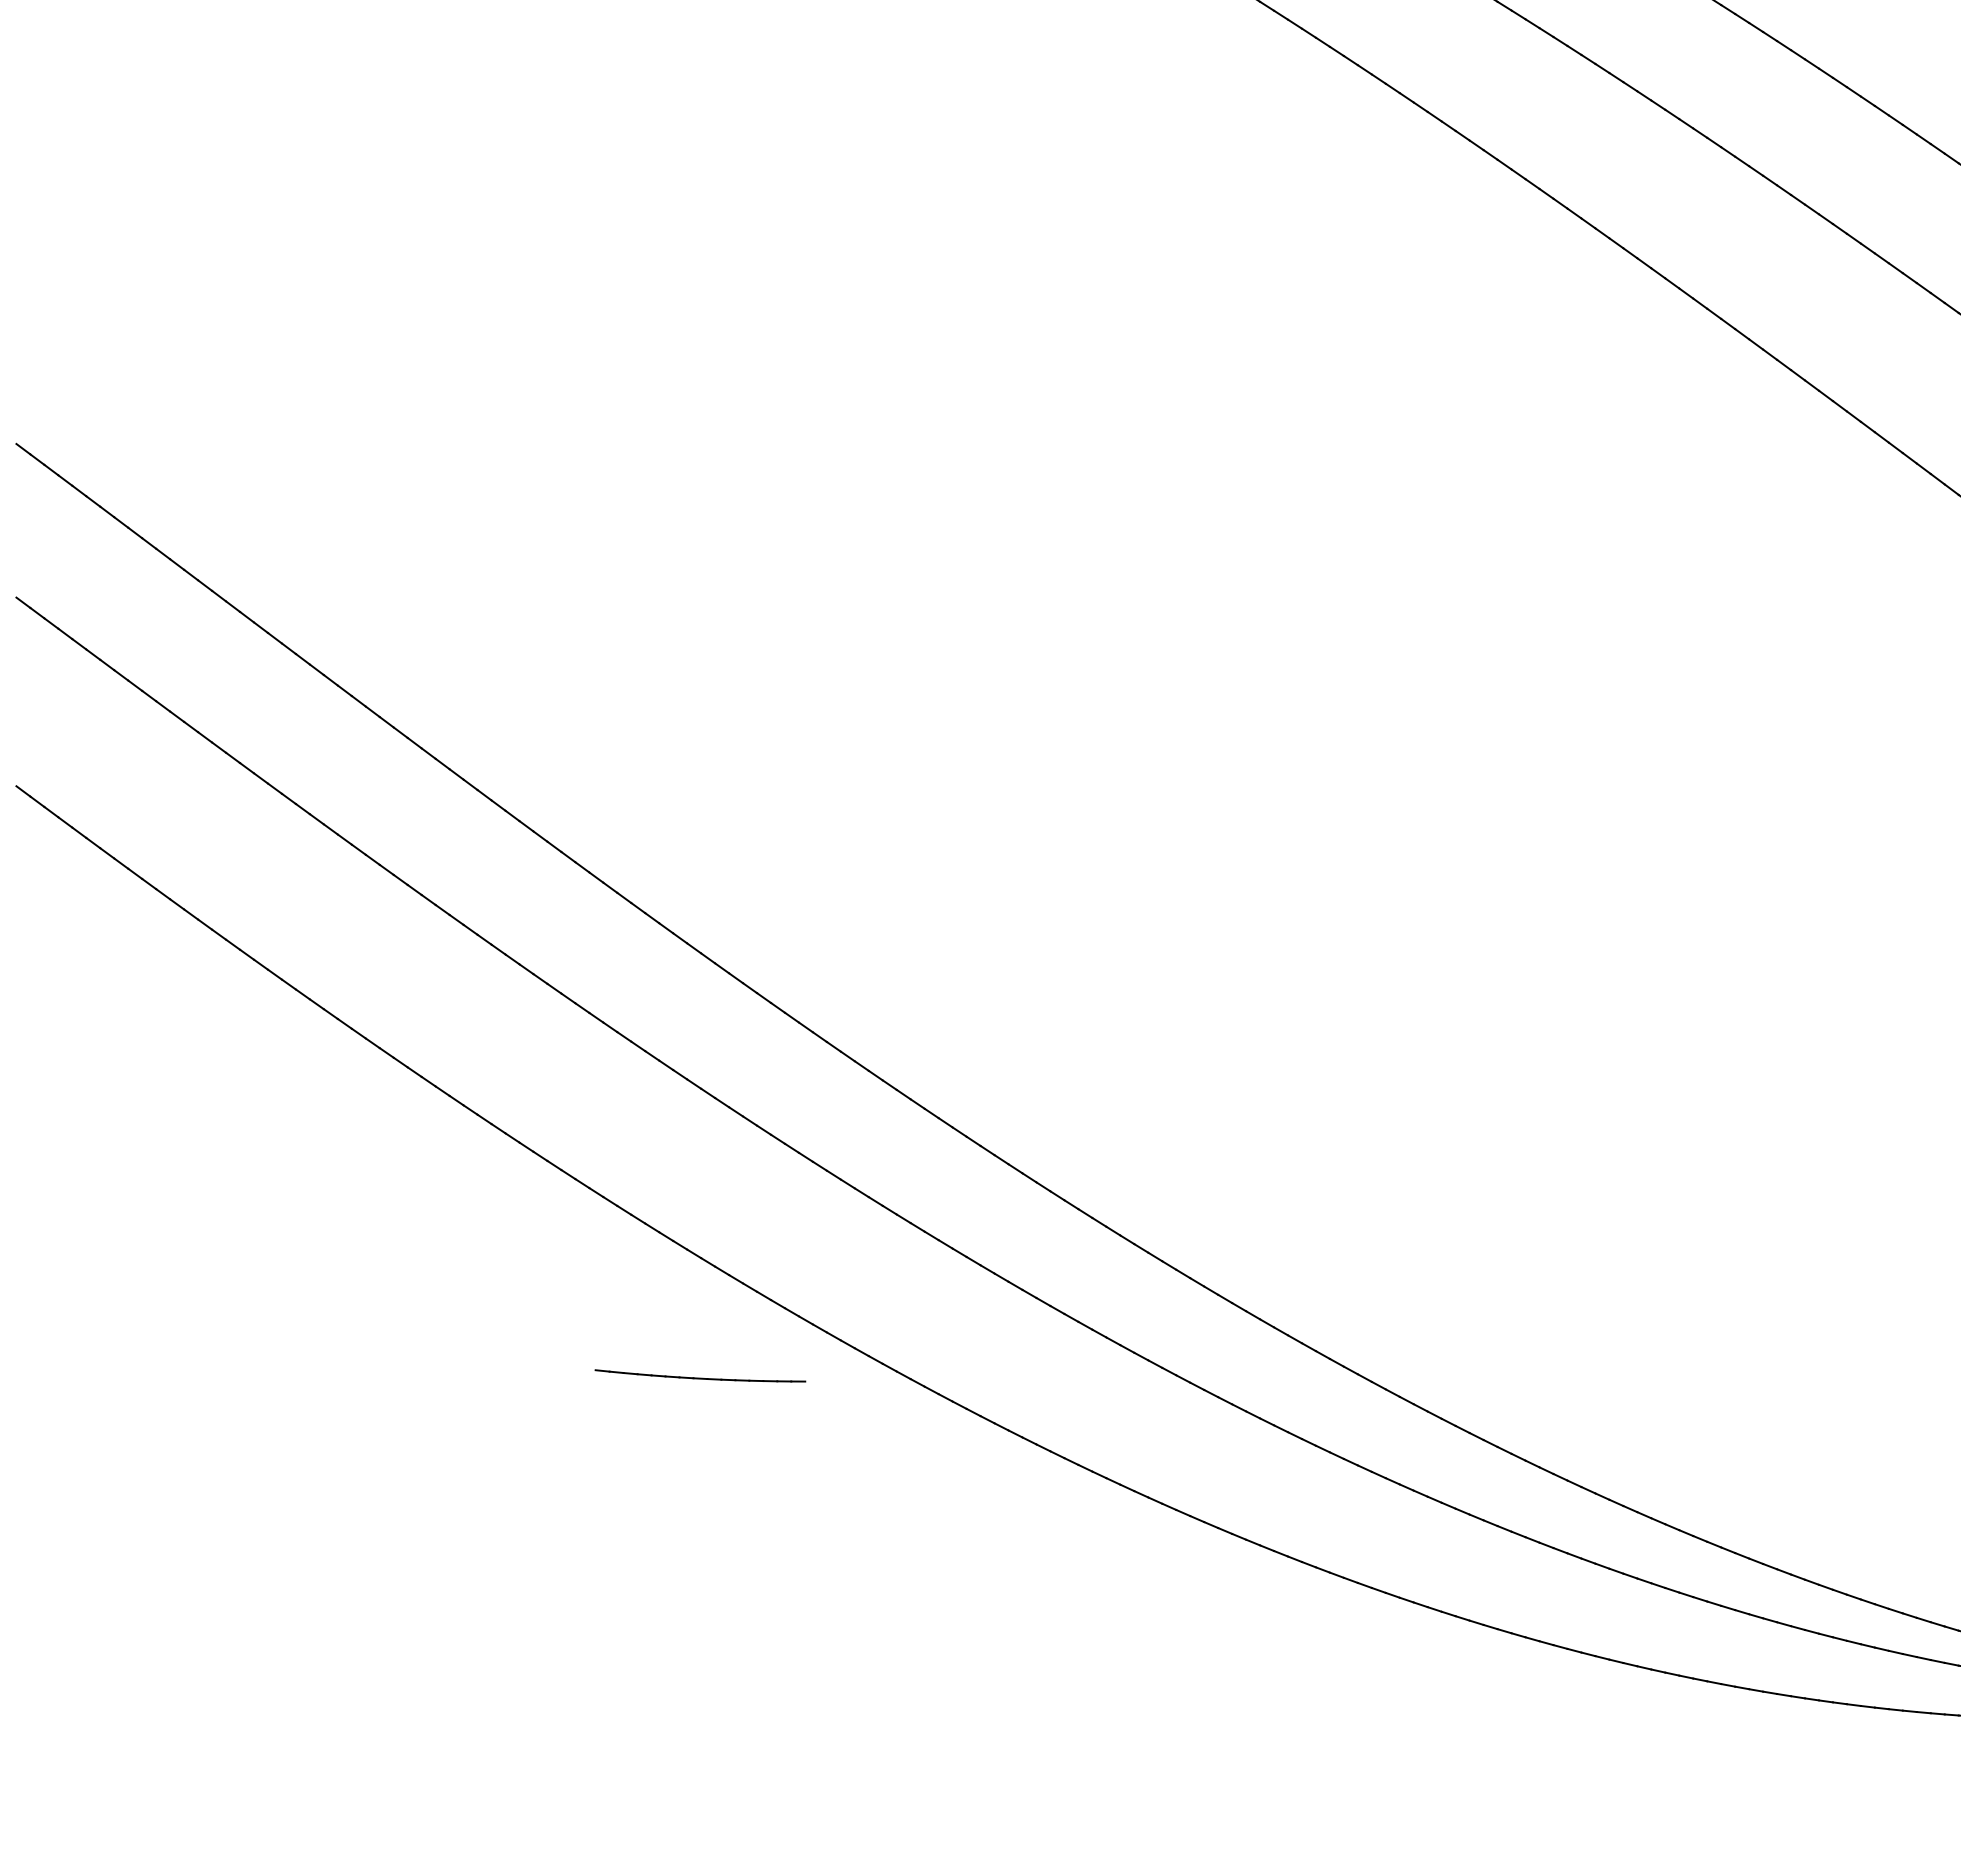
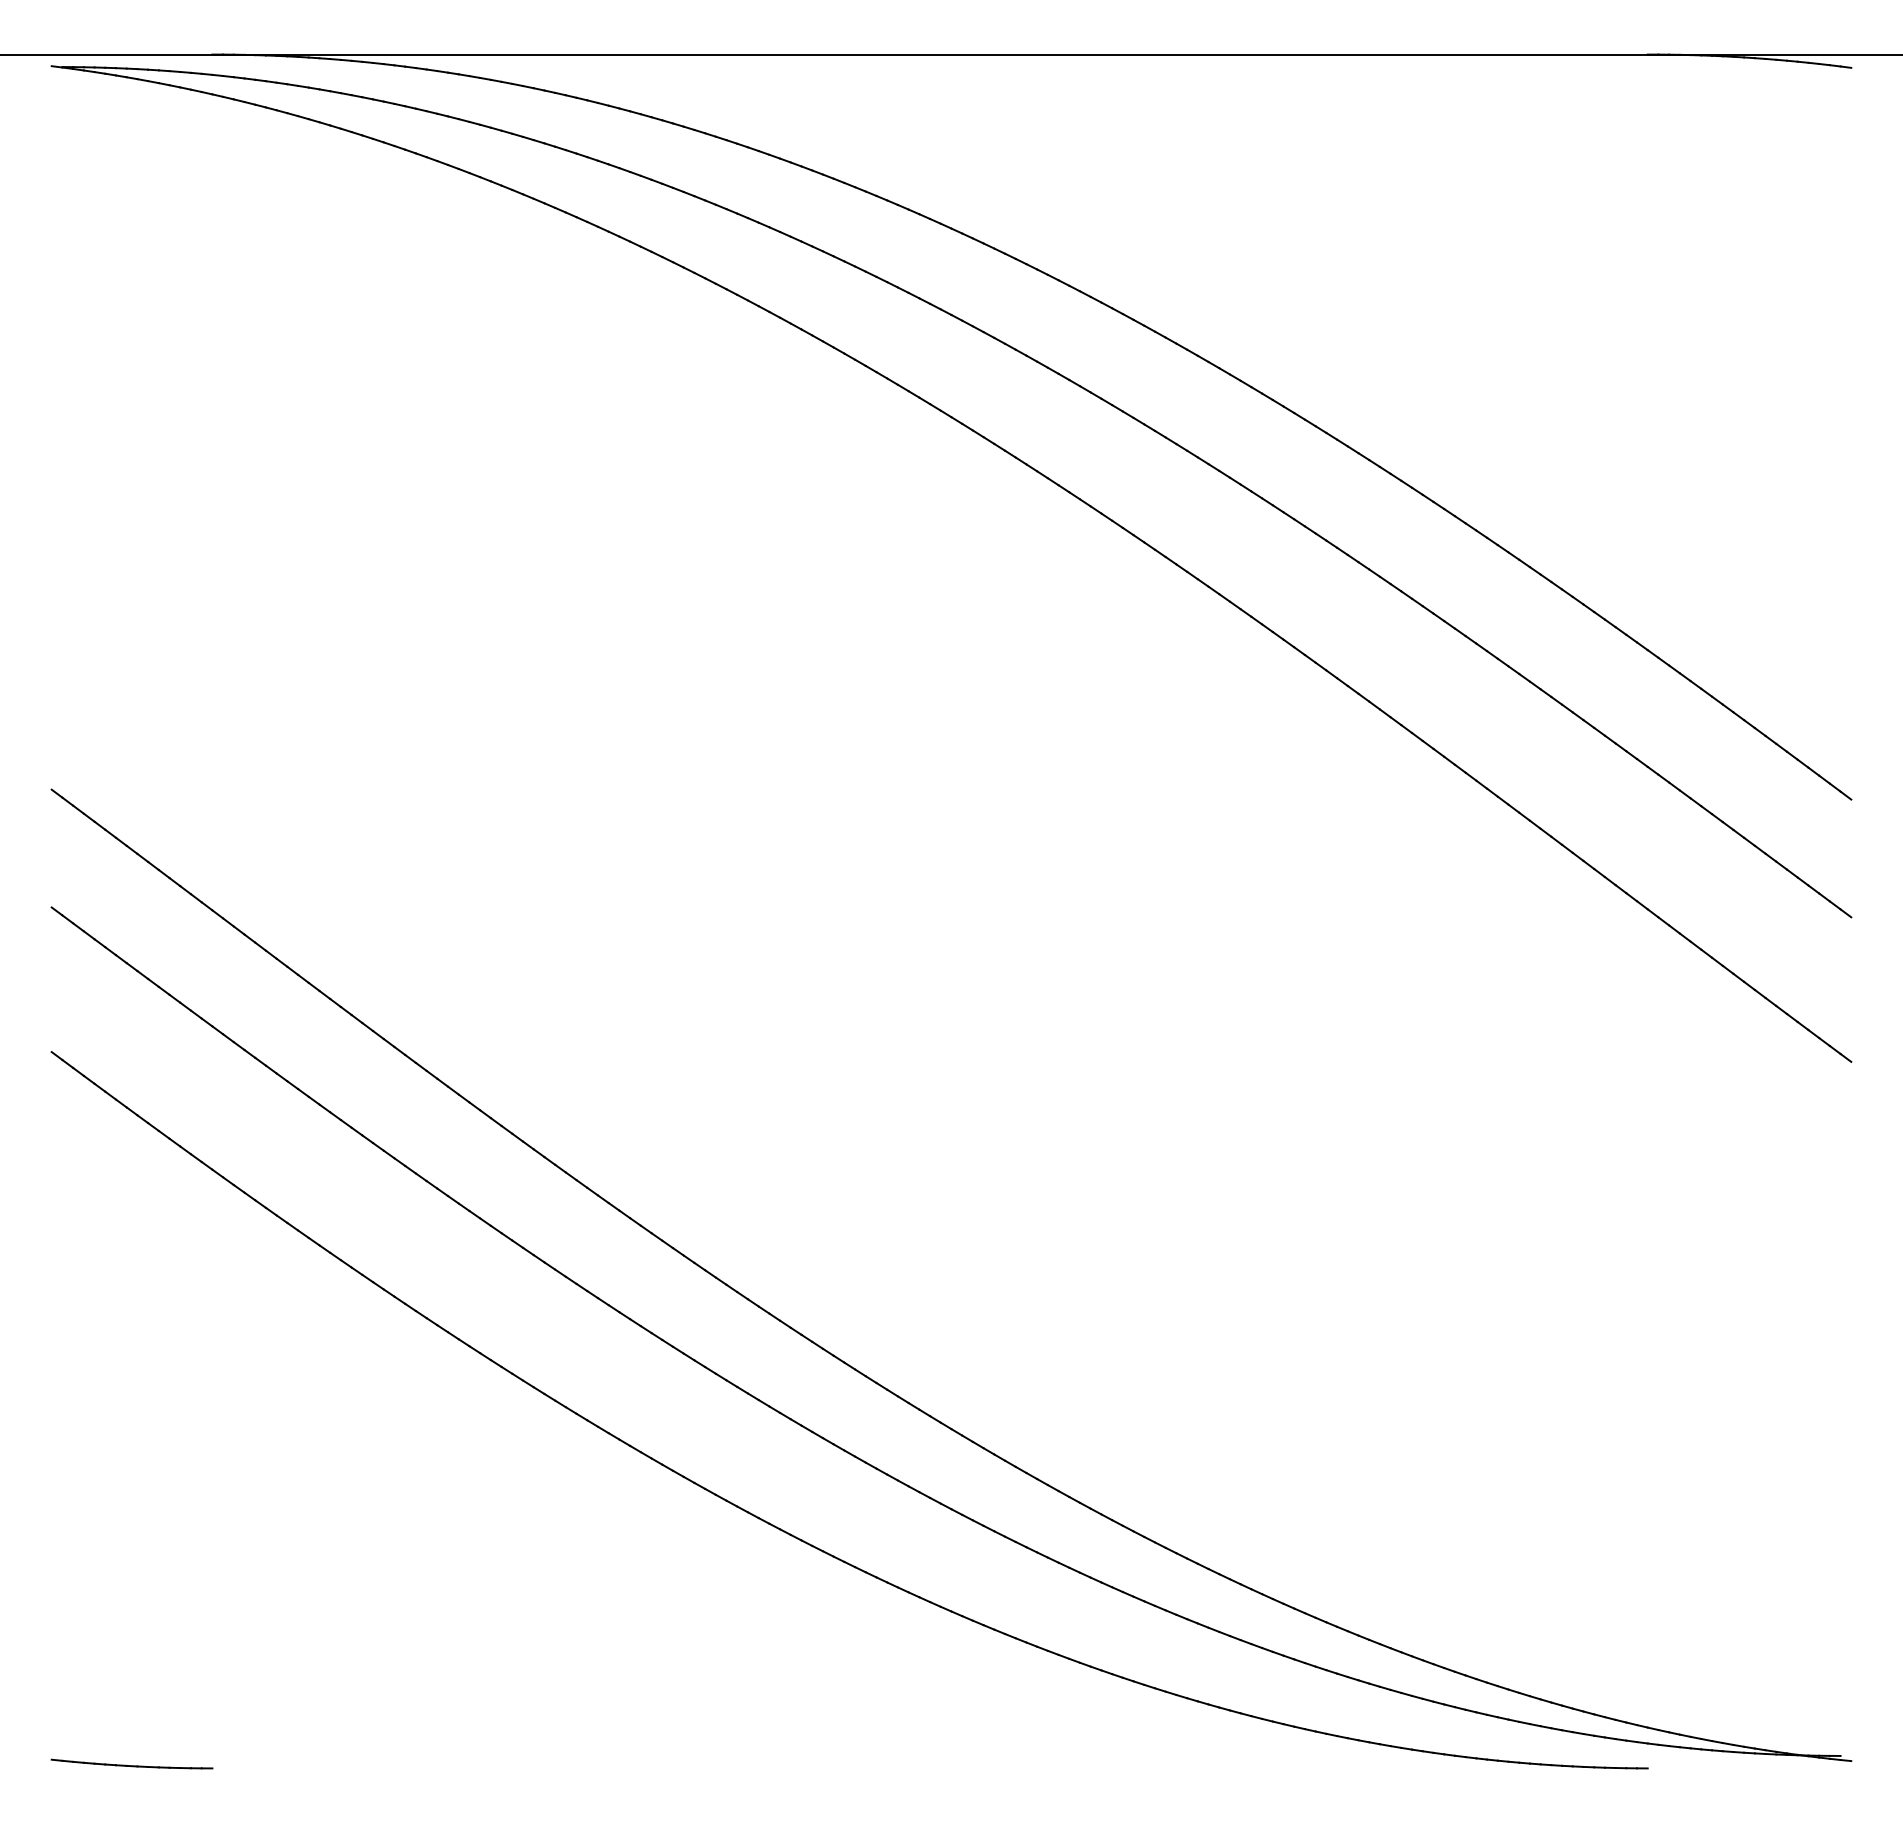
part: (699, 1375) -> (131, 1763), moved

